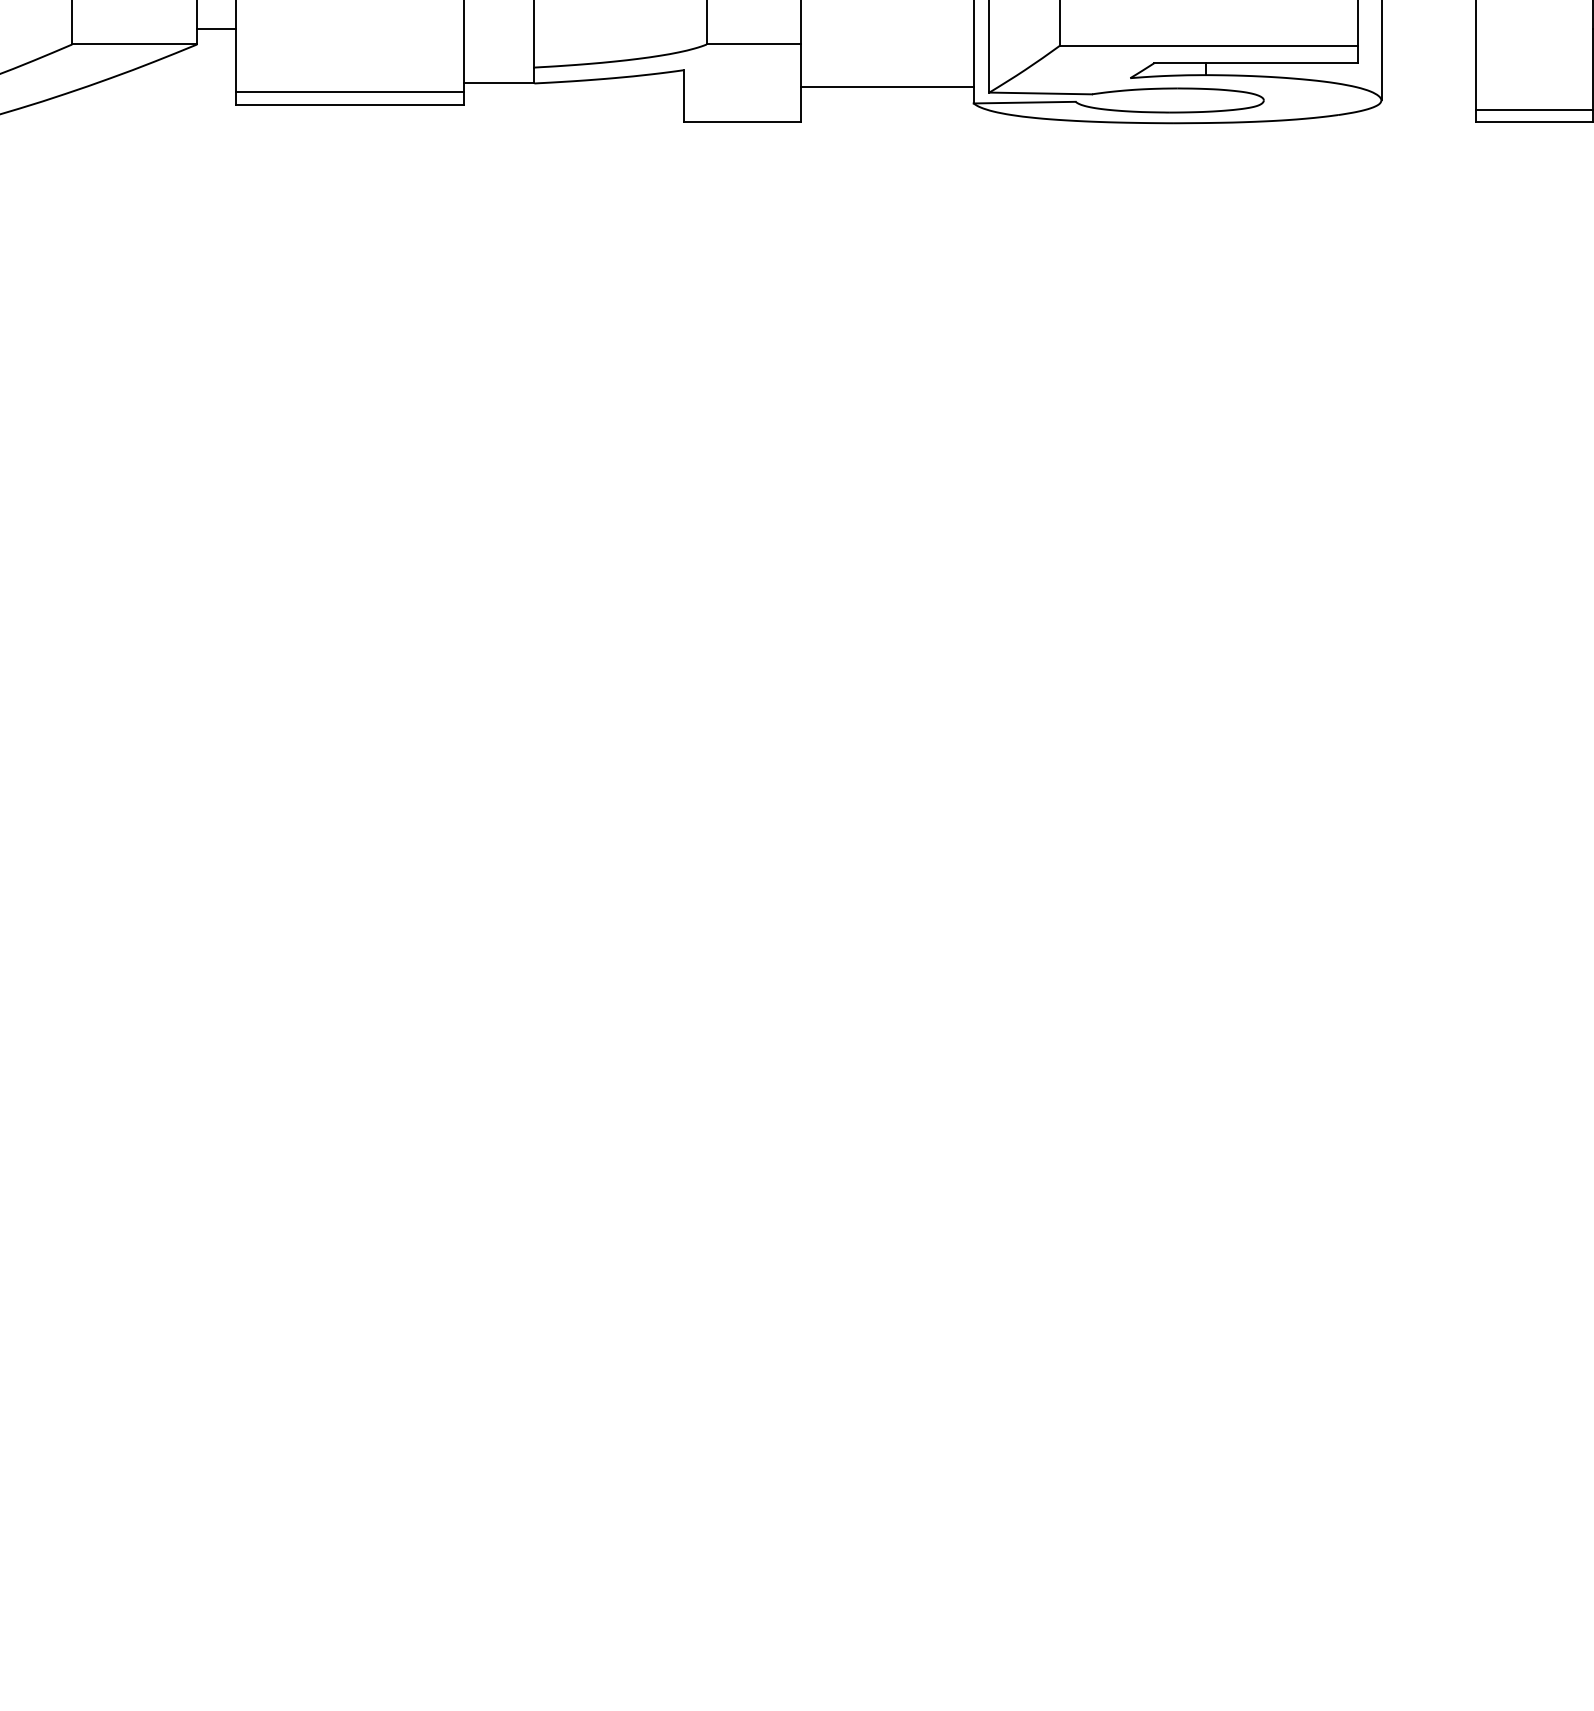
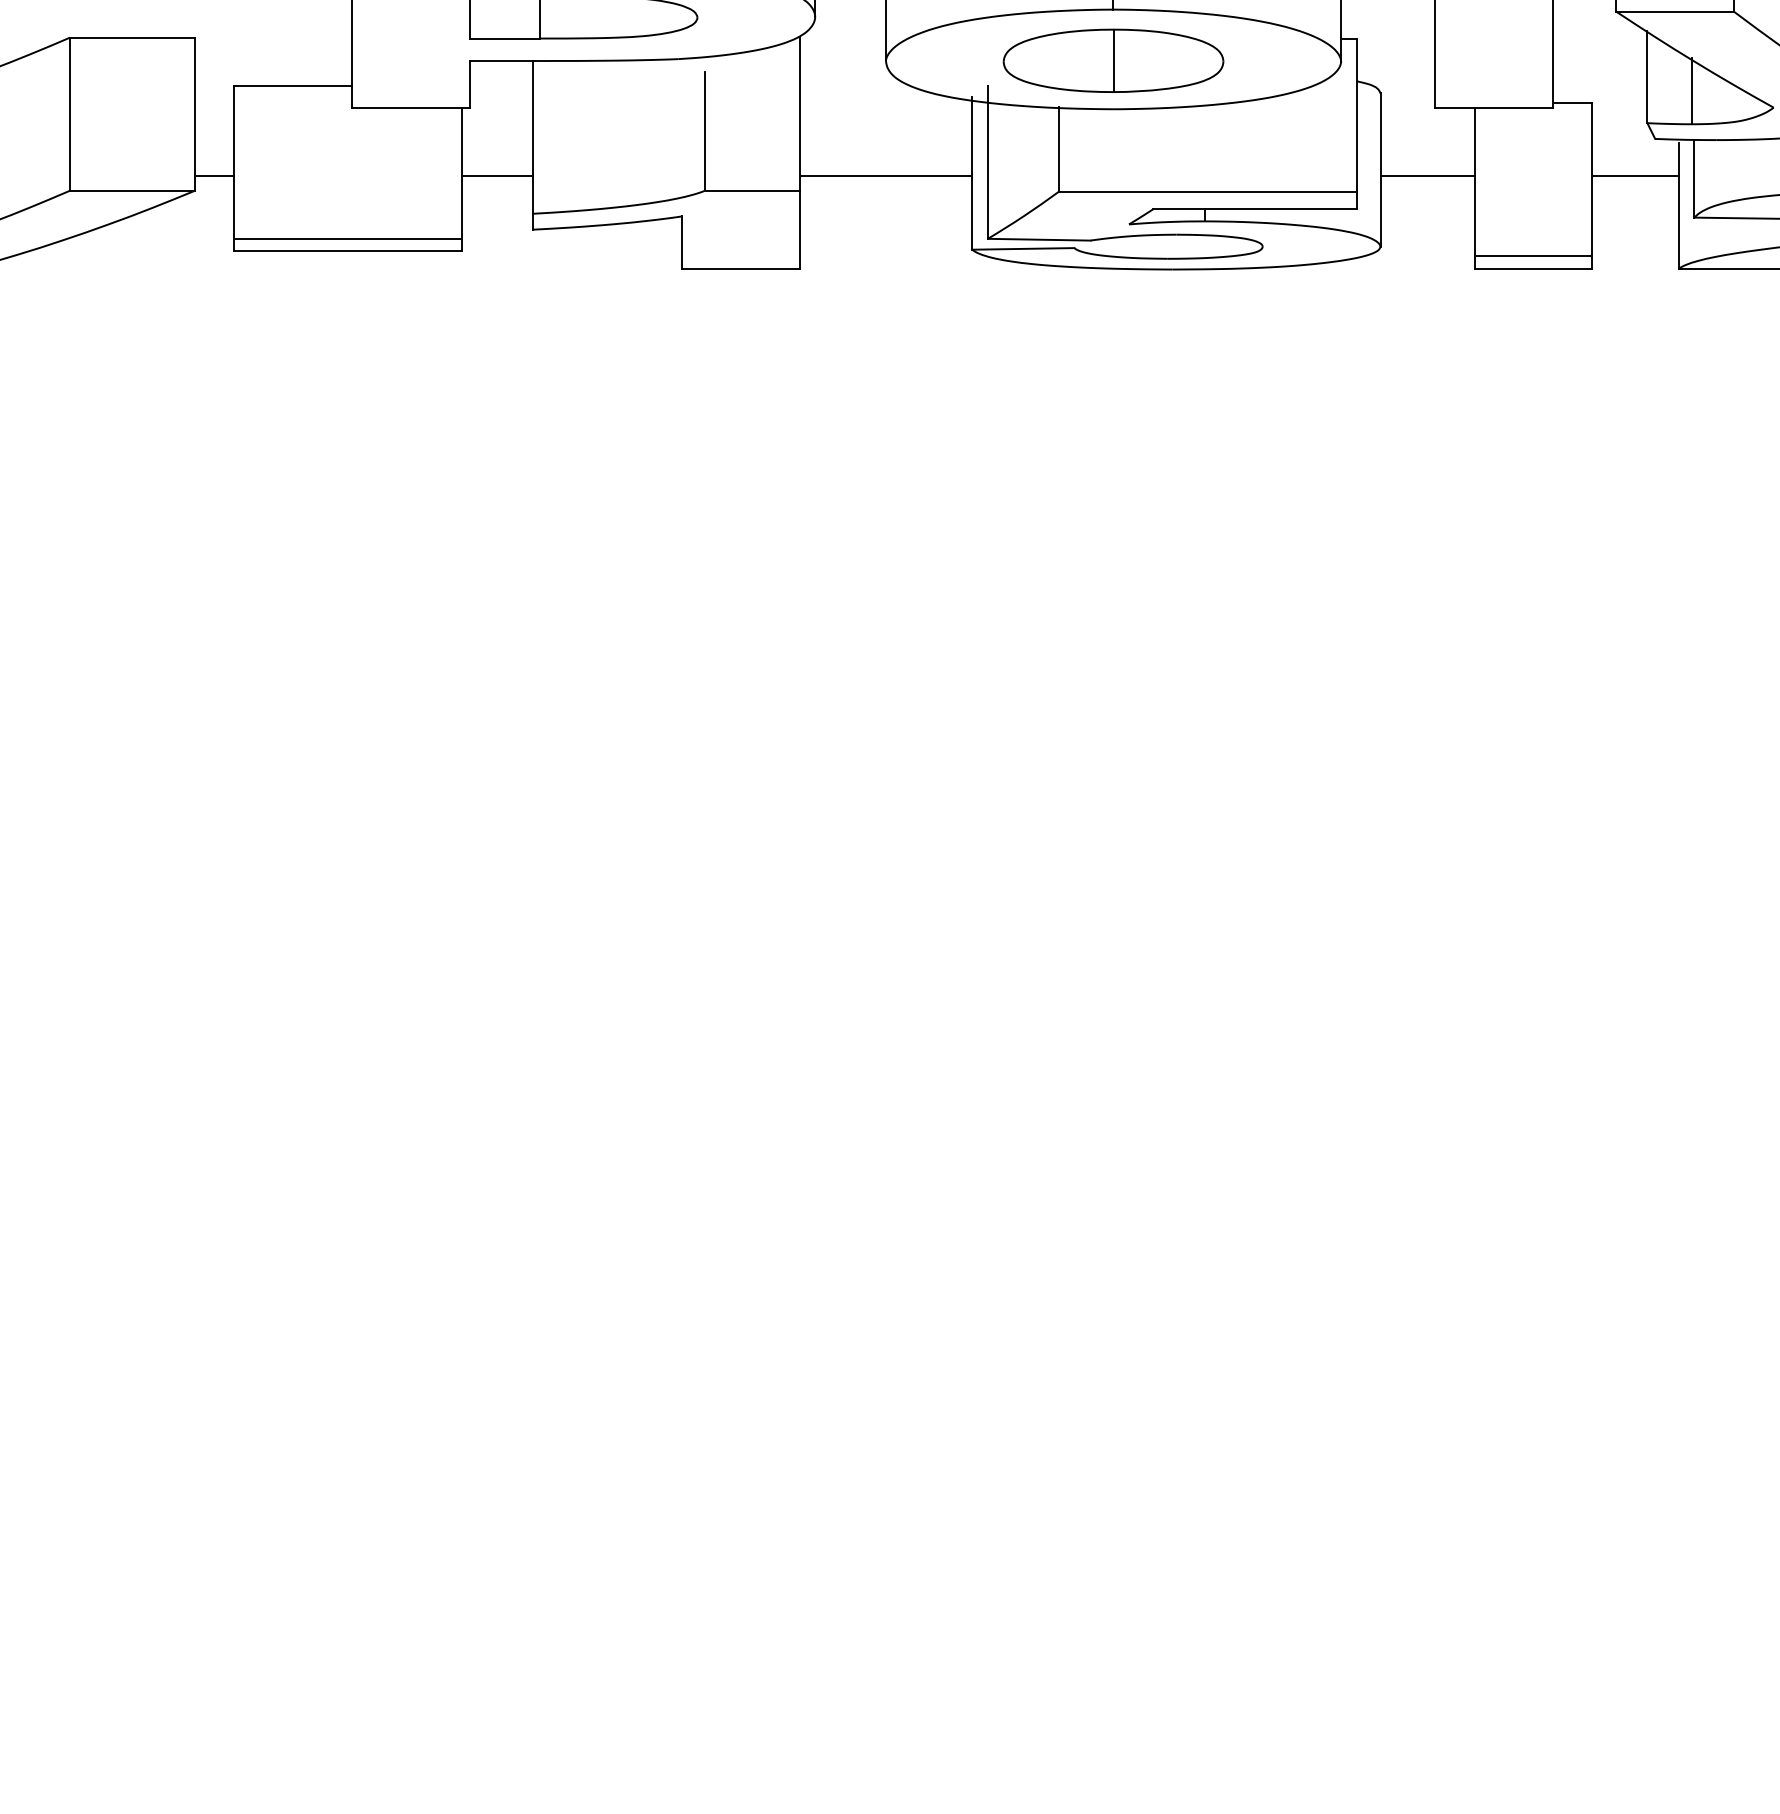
line: (1428, 29) -> (1427, 175), added
line: (499, 83) -> (497, 175), moved
line: (886, 87) -> (885, 175), moved

